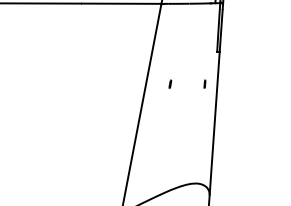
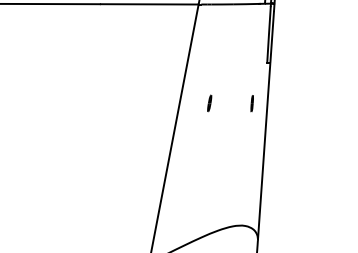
part: (204, 83) -> (251, 102), size x1.6
part: (170, 84) -> (209, 103), size x1.6

